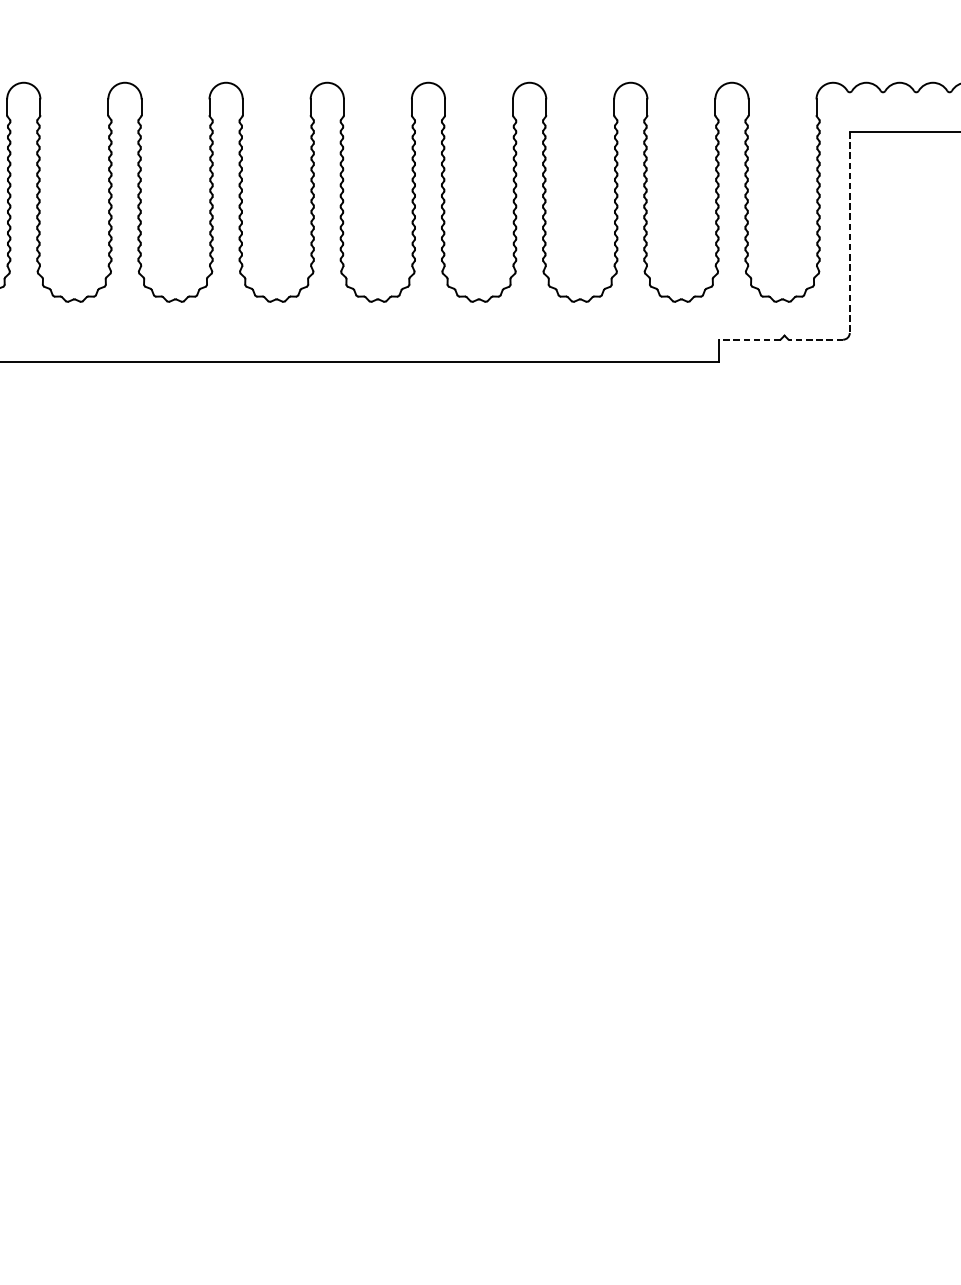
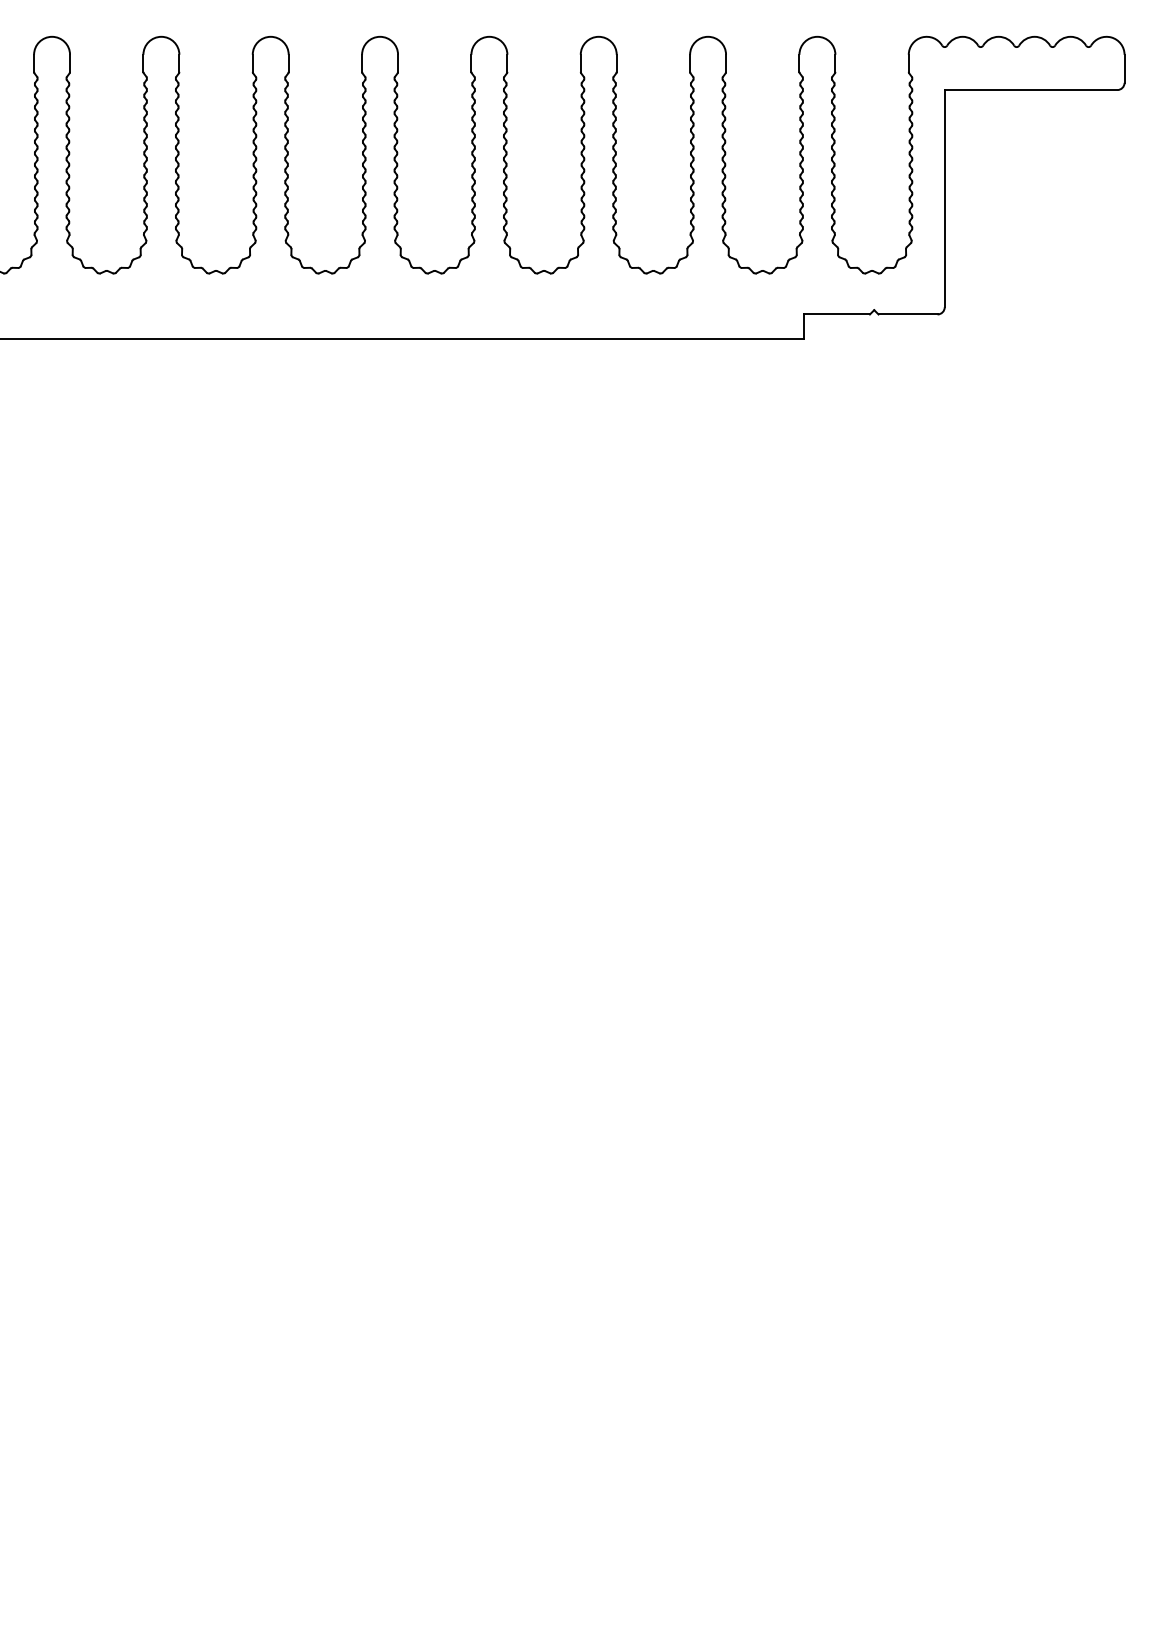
line: (849, 232) -> (944, 198), dashed -> solid
line: (749, 339) -> (836, 314), dashed -> solid
line: (815, 339) -> (907, 314), dashed -> solid

